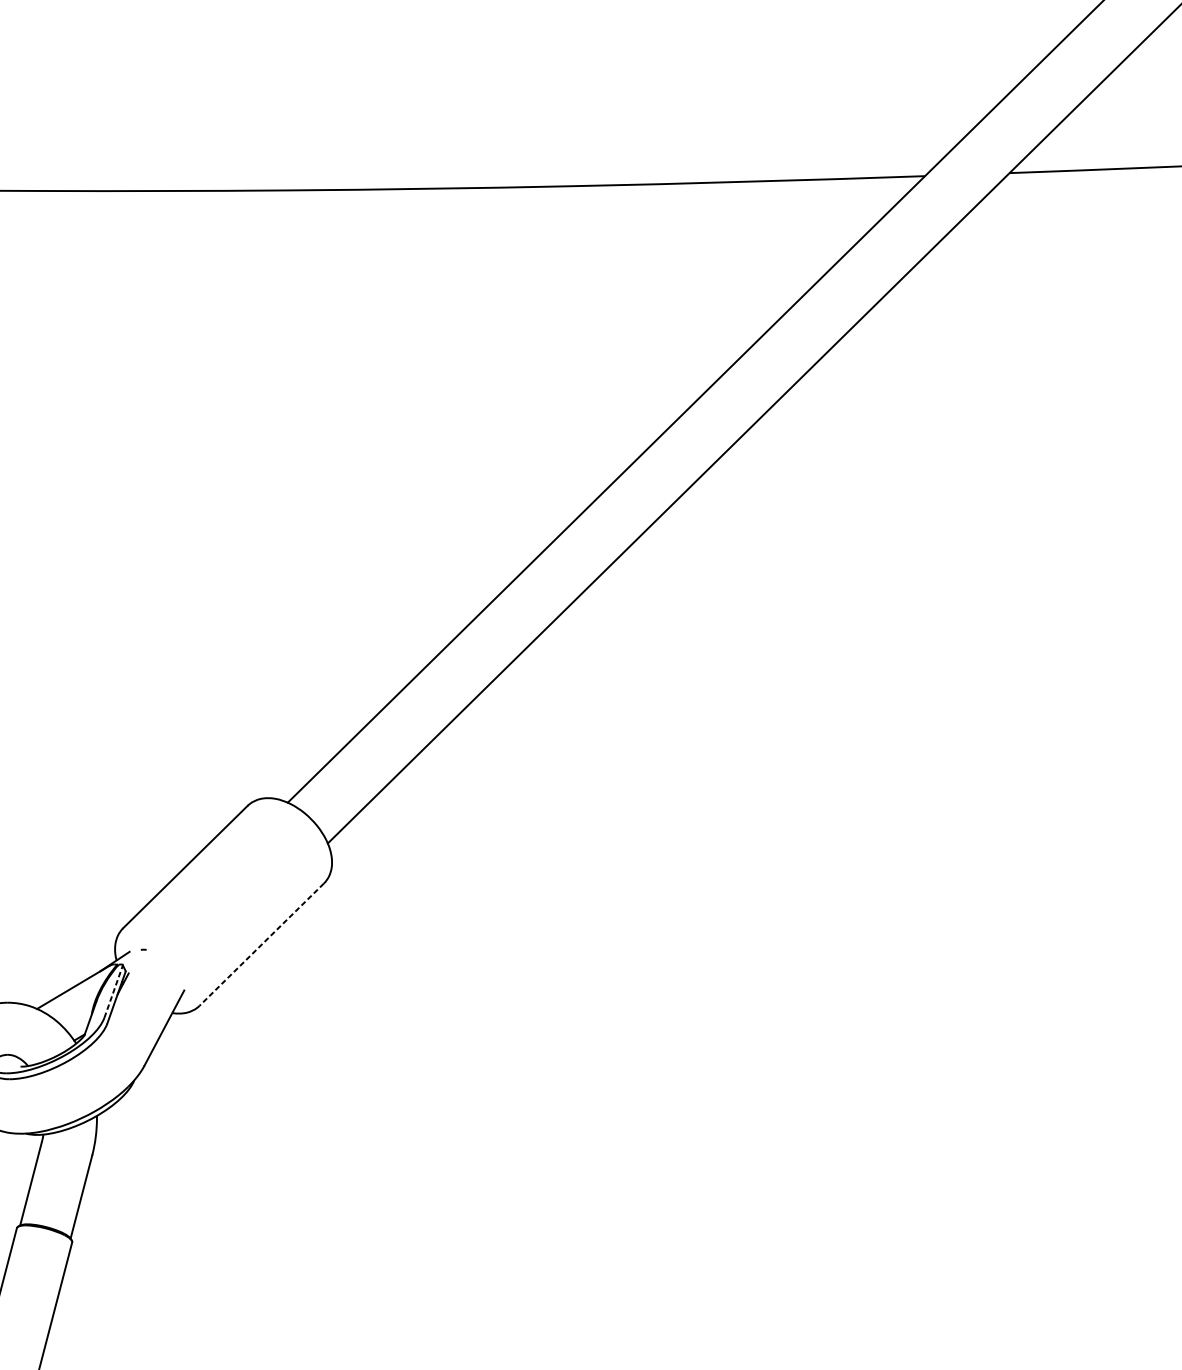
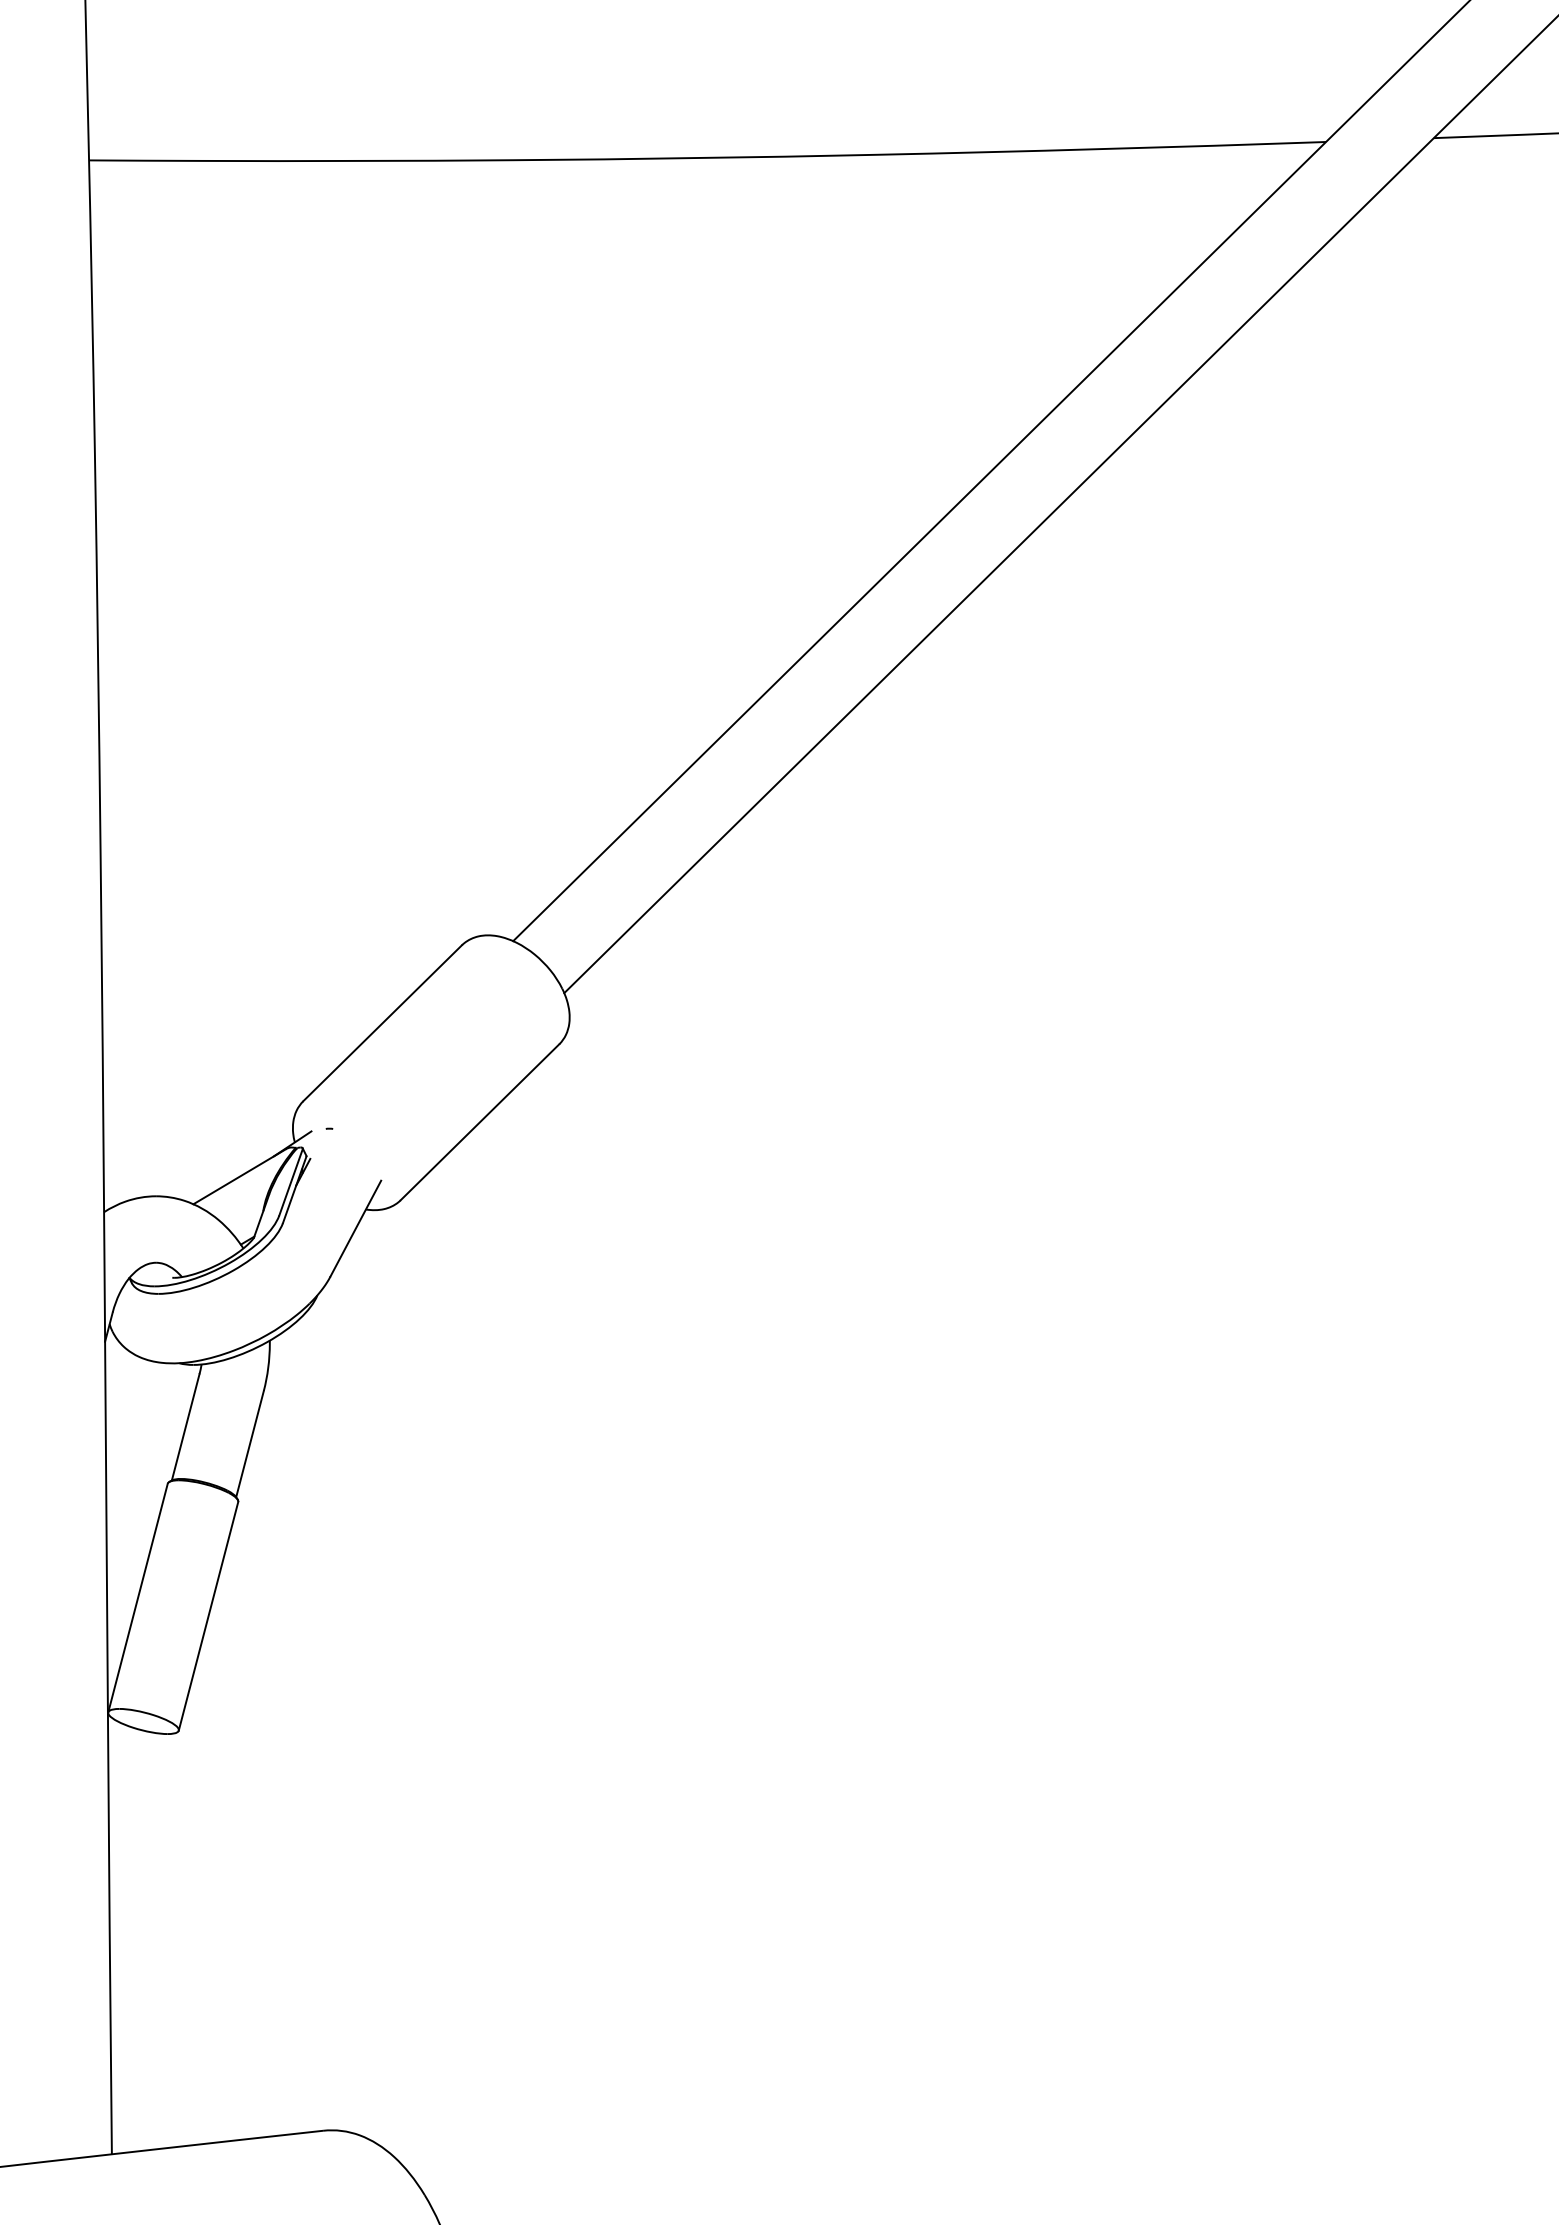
line: (261, 944) -> (479, 1122), dashed -> solid
line: (113, 991) -> (291, 1182), dashed -> solid

